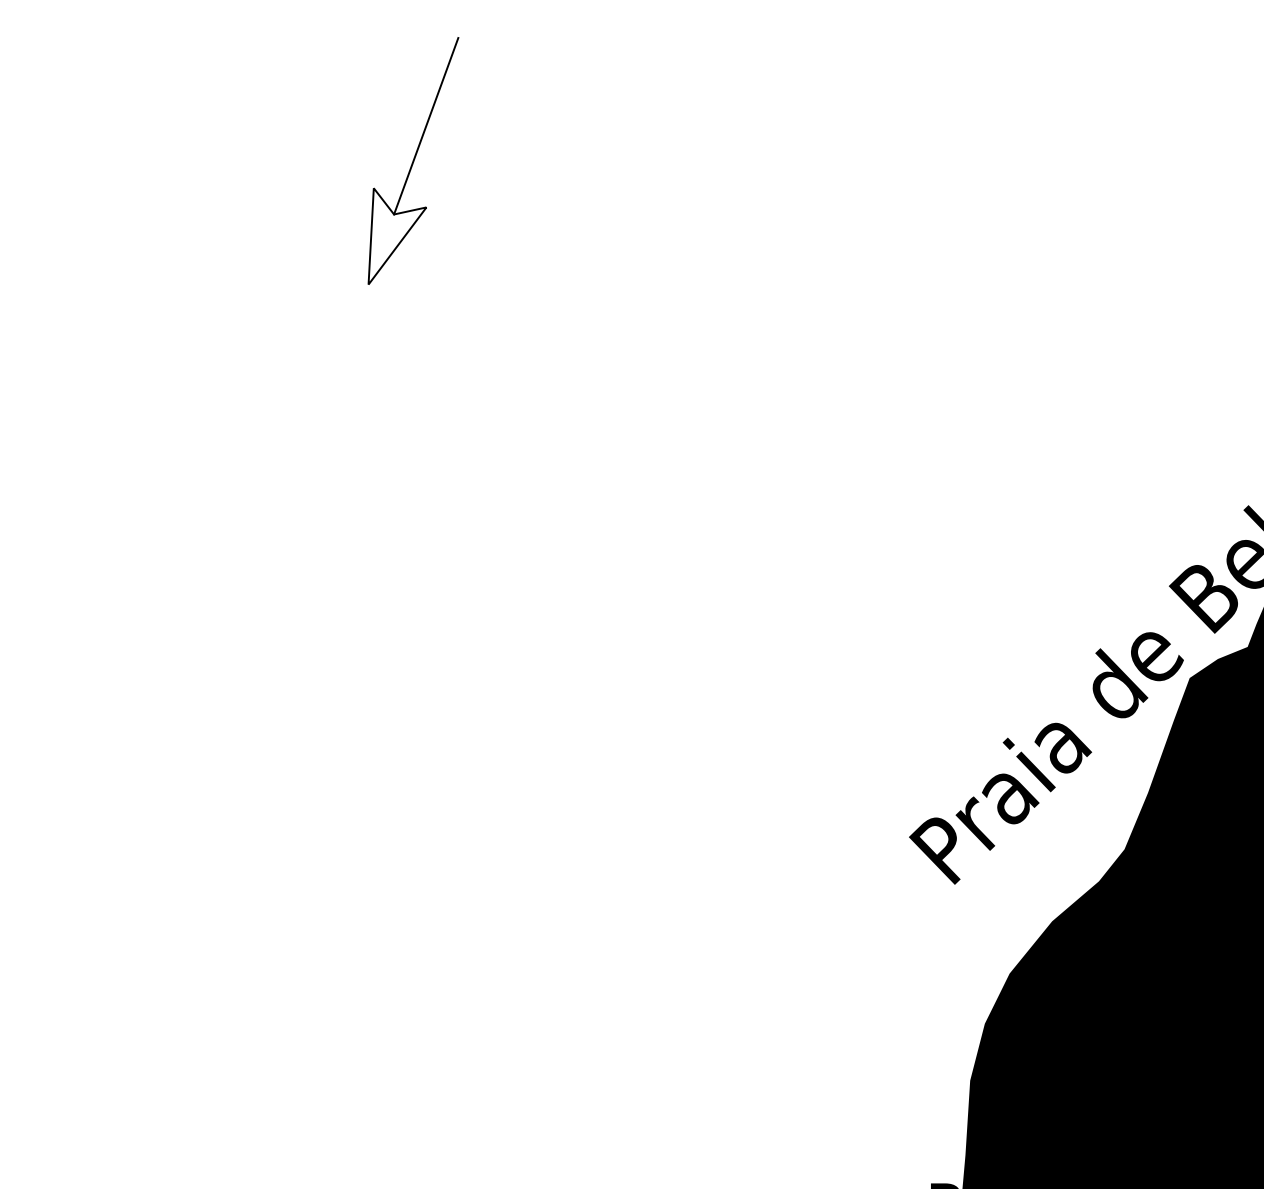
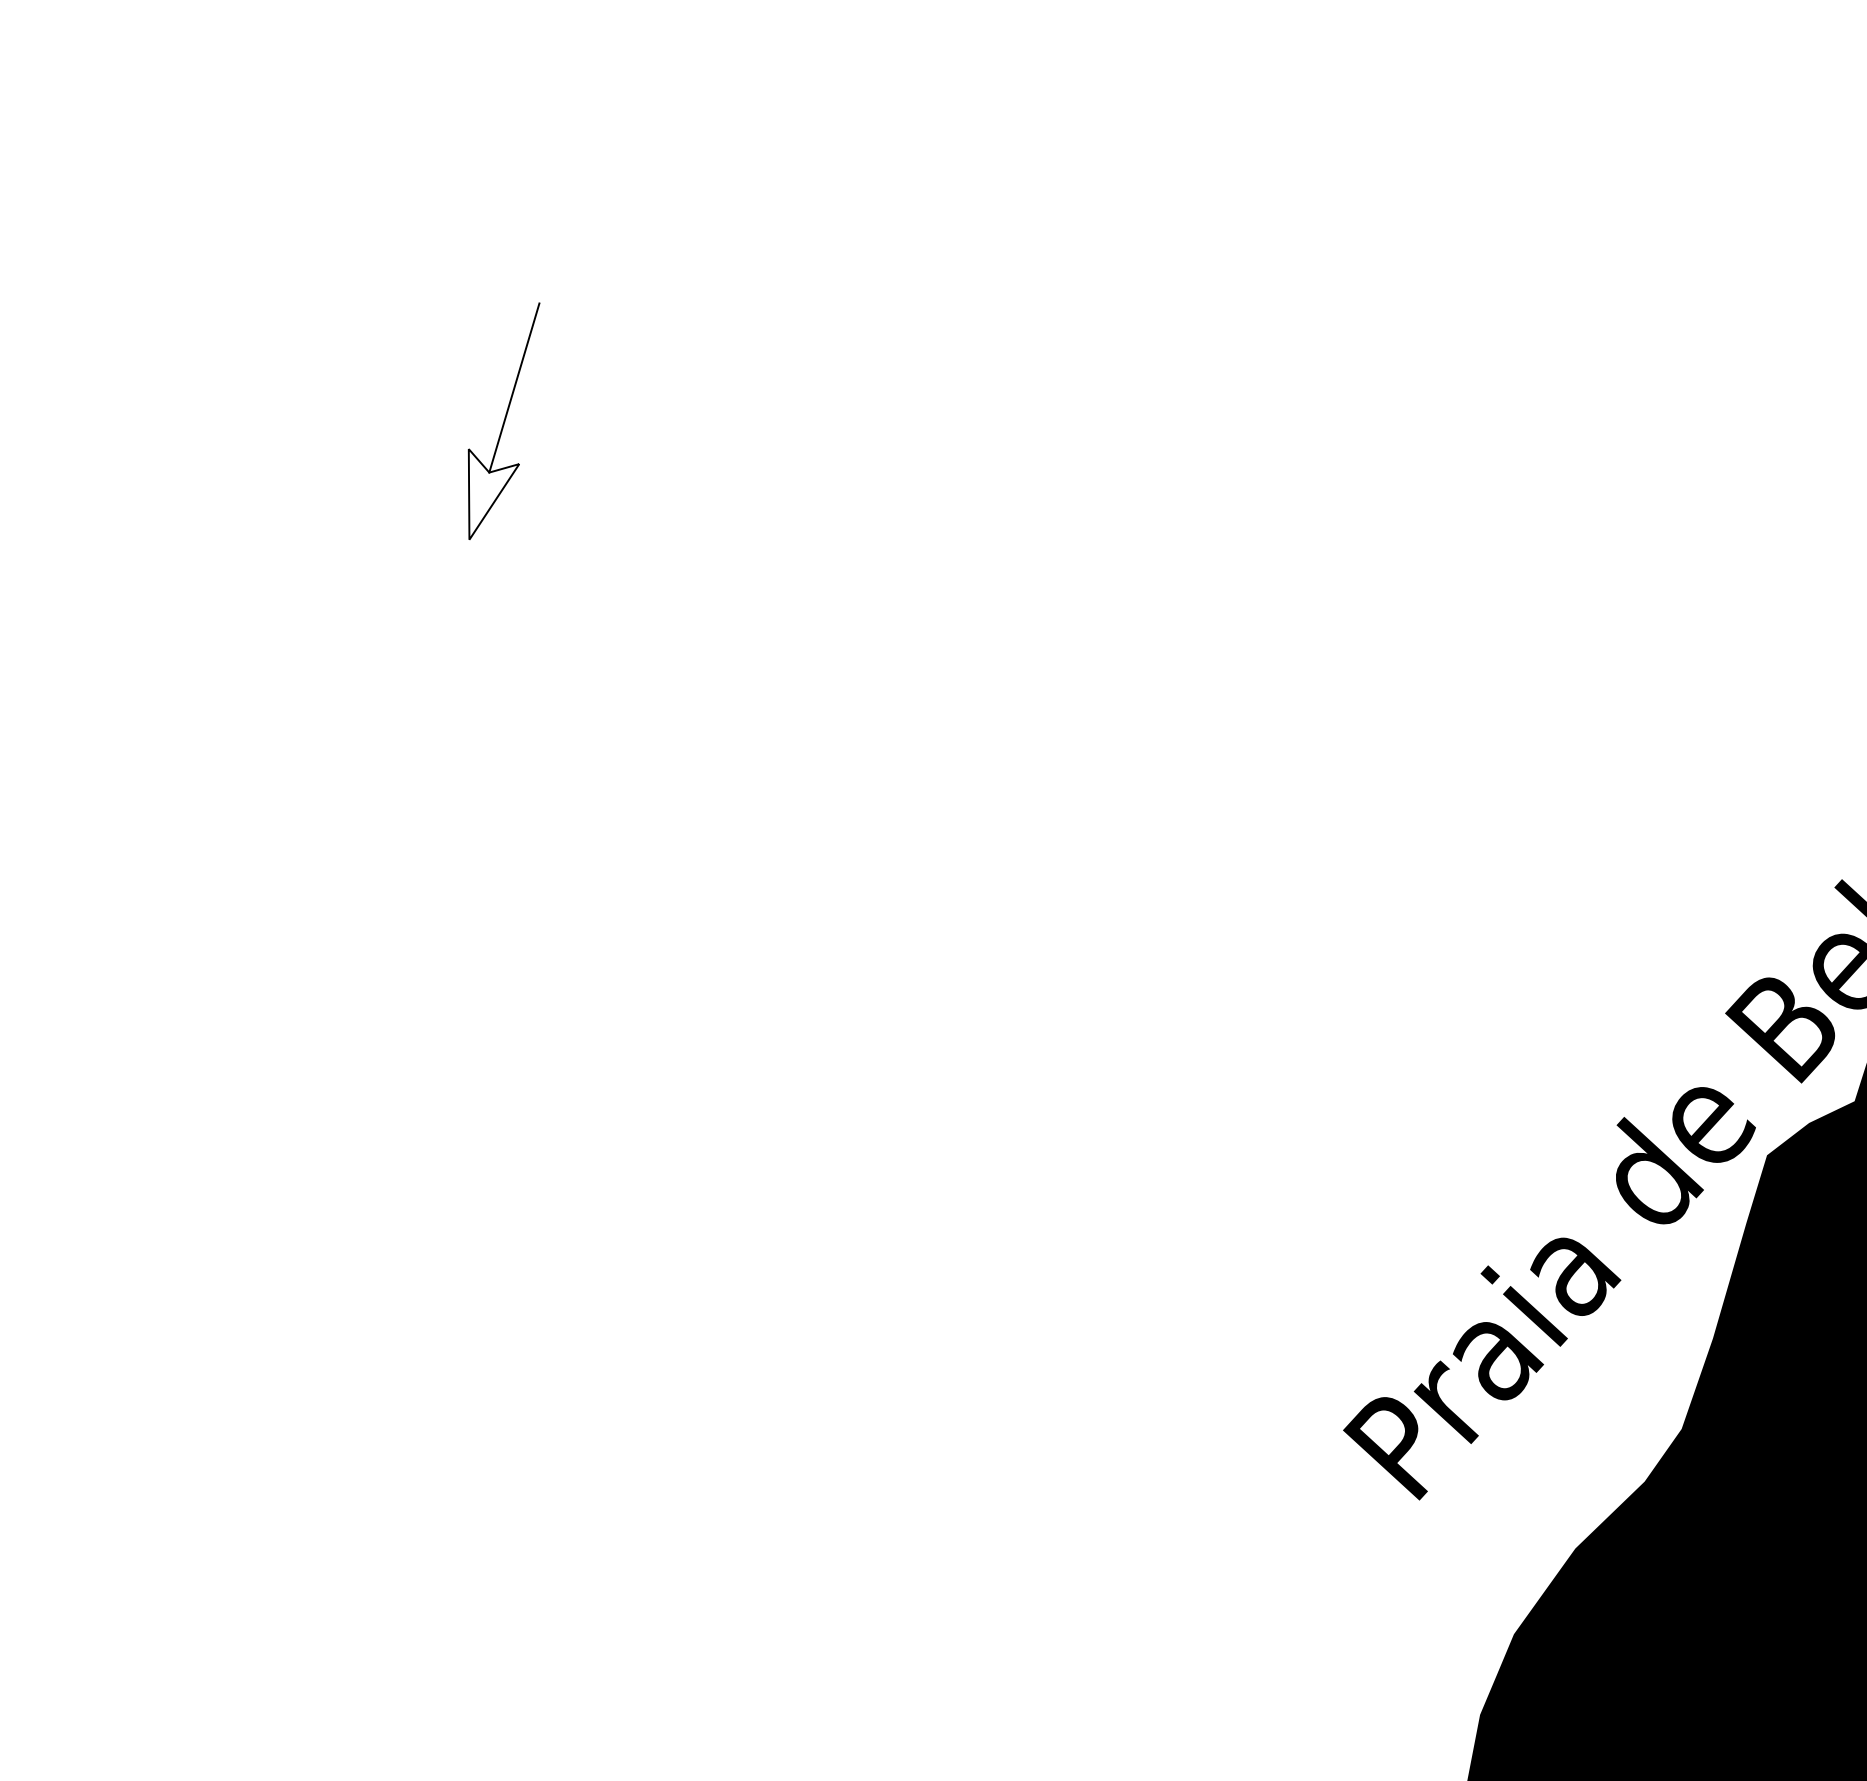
part: (413, 160) -> (504, 420), size x0.6

